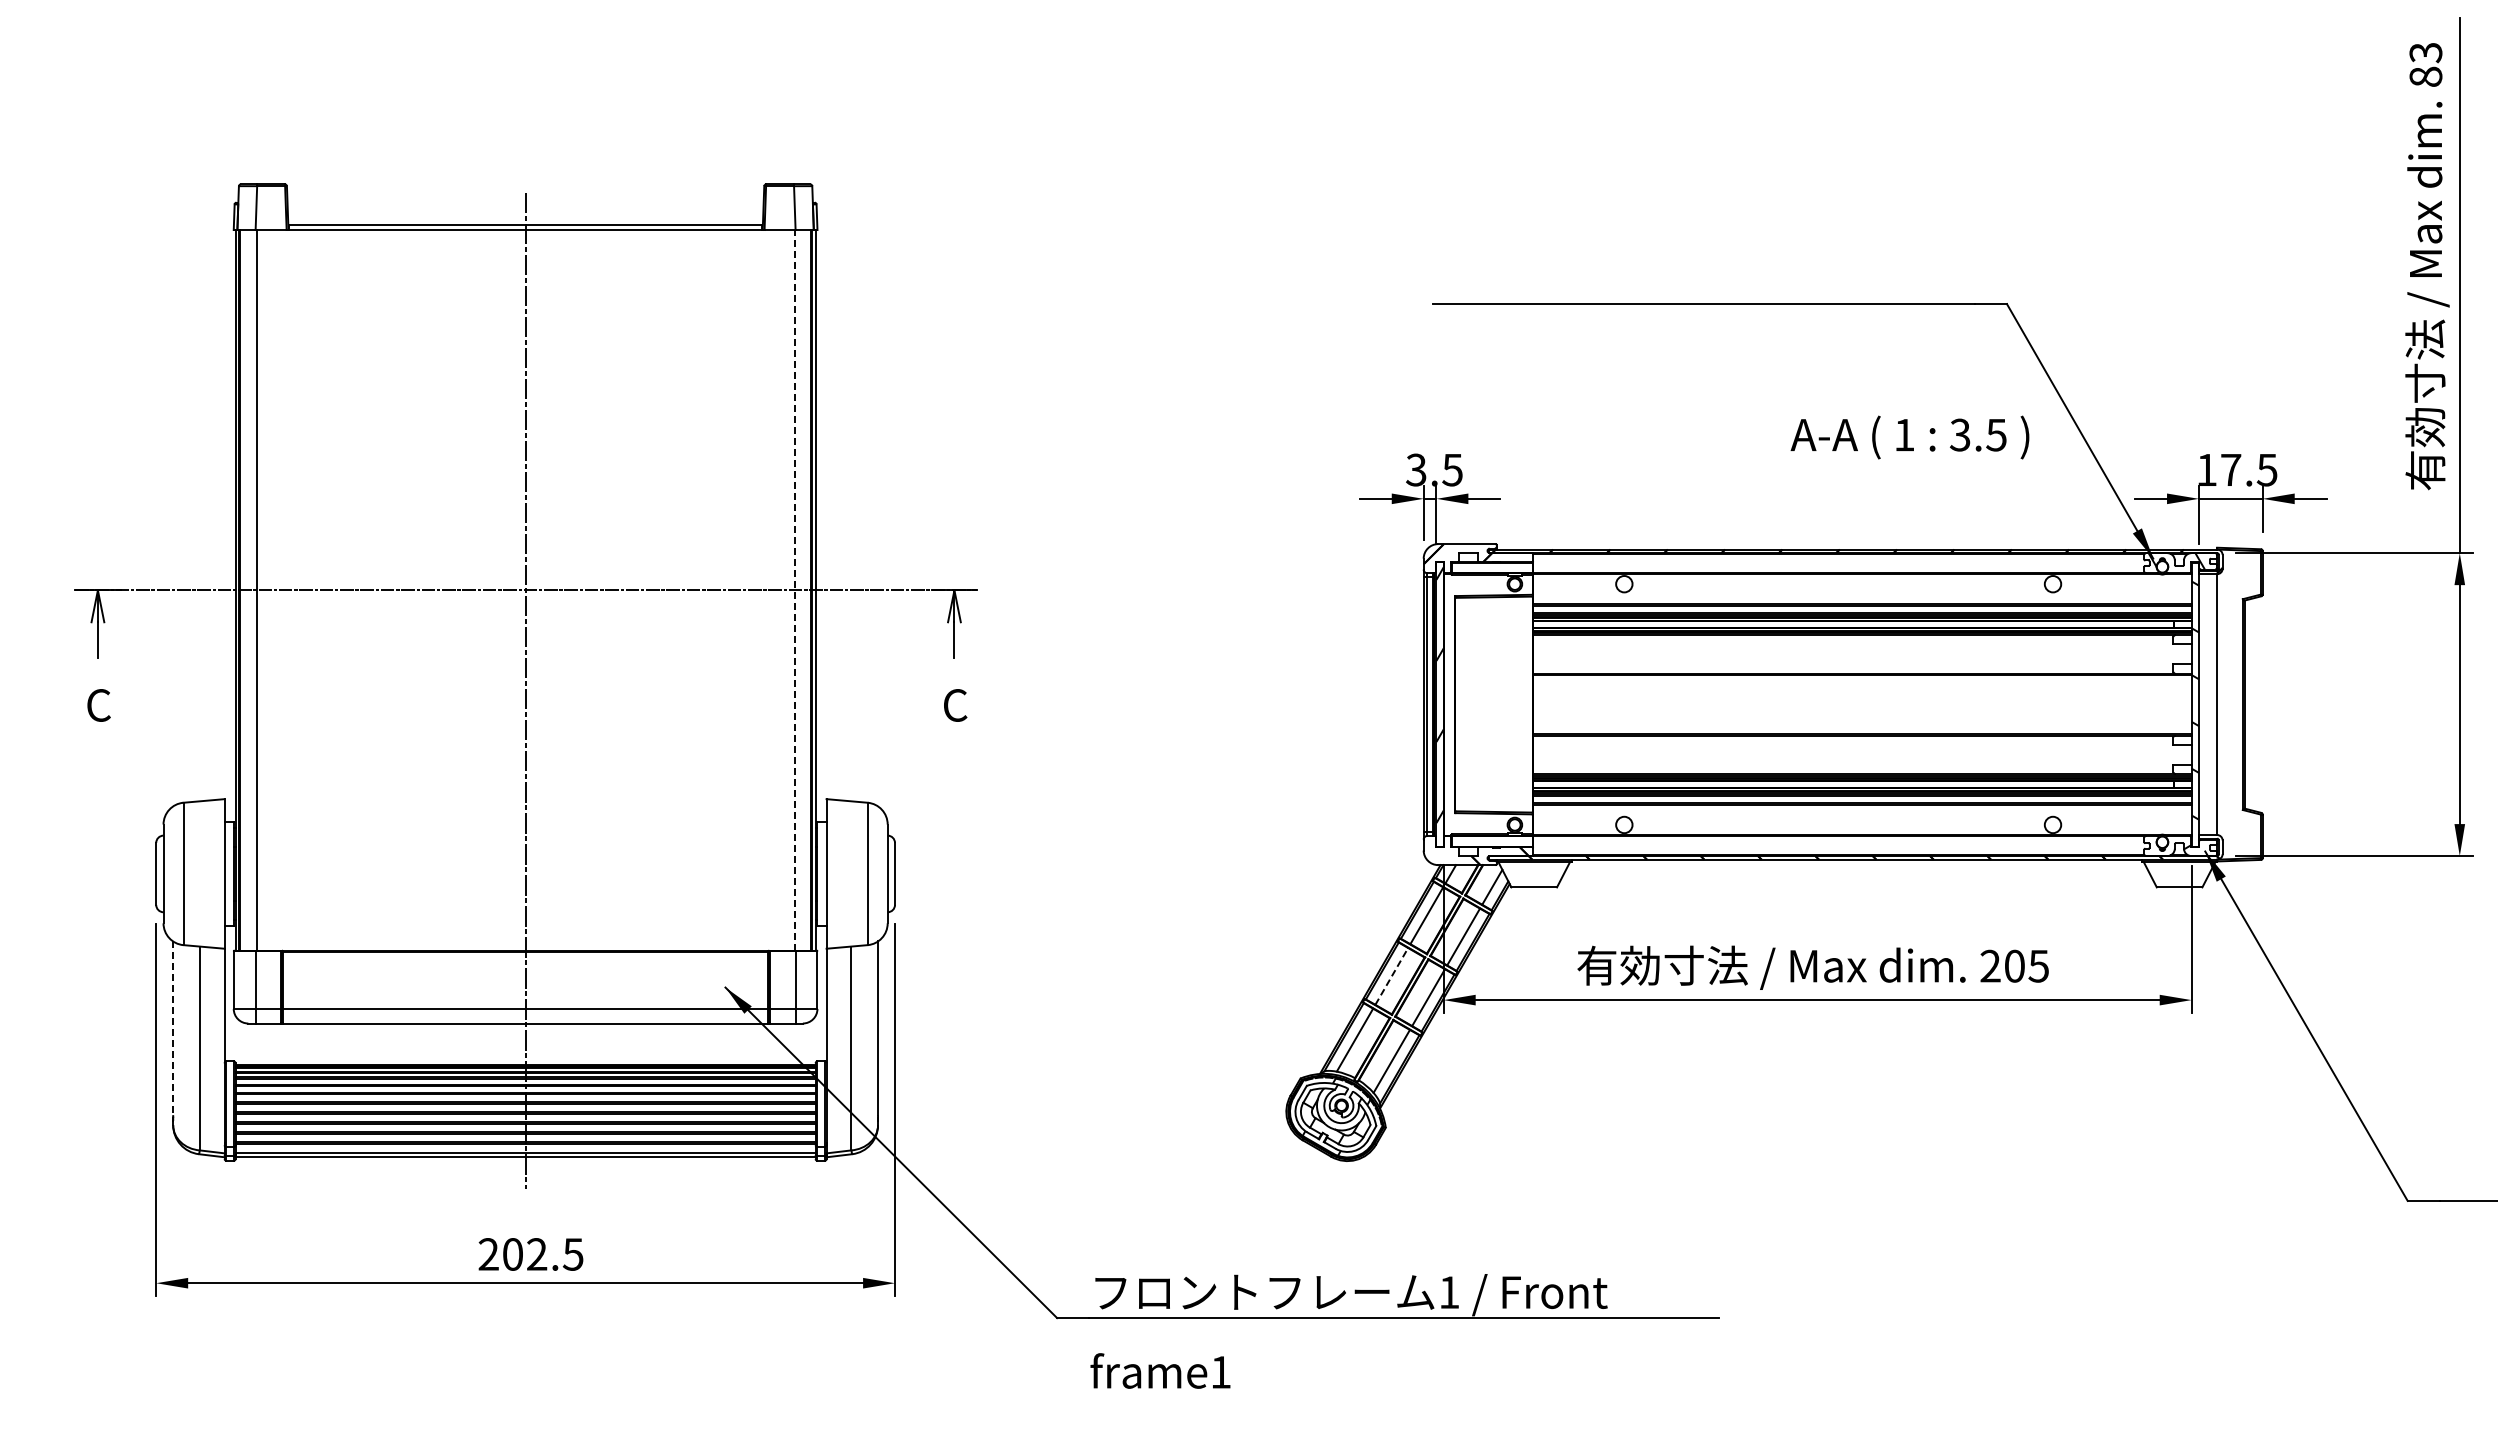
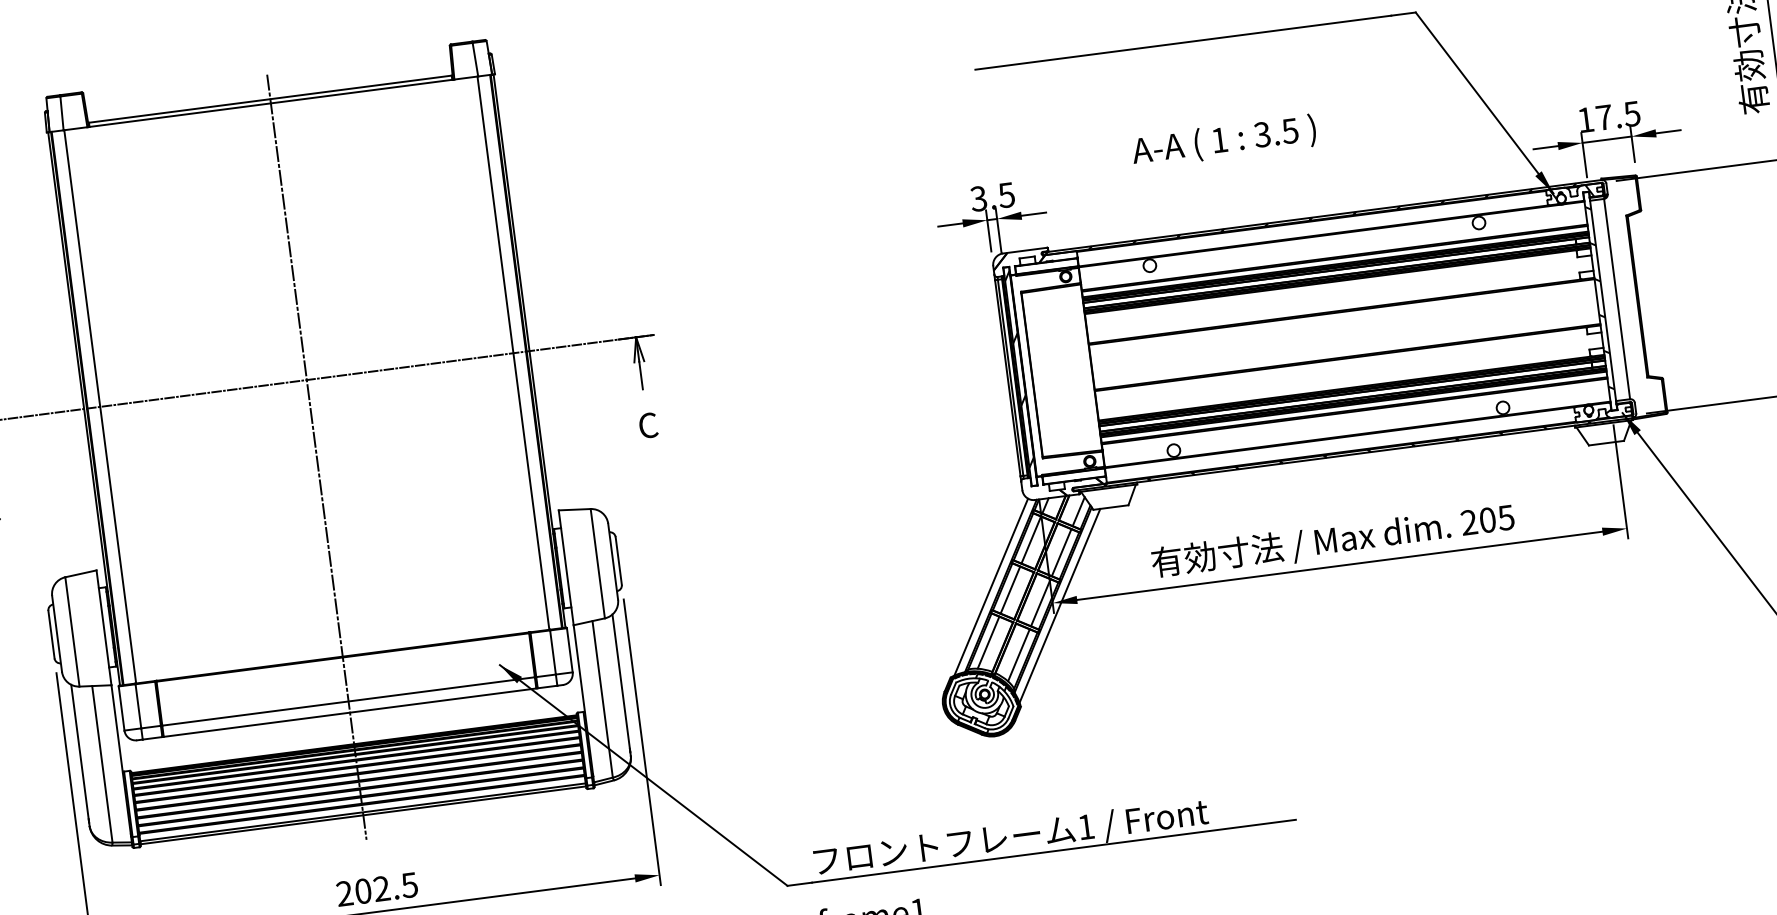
text: (1909, 437) -> (1223, 141), moved
line: (794, 589) -> (513, 352), dashed -> solid
line: (1367, 969) -> (991, 587), added
line: (1391, 976) -> (1010, 590), dashed -> solid
line: (1452, 1004) -> (1059, 605), added
line: (173, 1028) -> (80, 751), dashed -> solid

